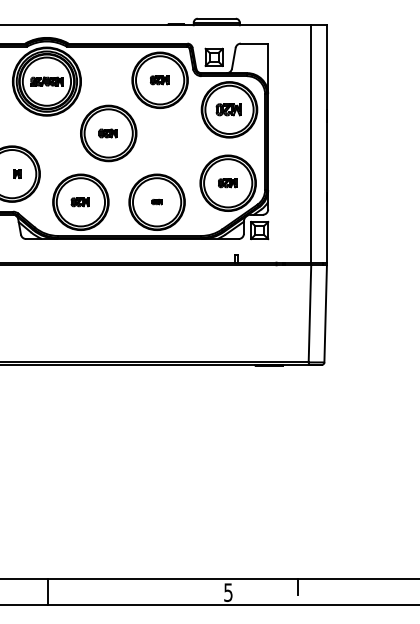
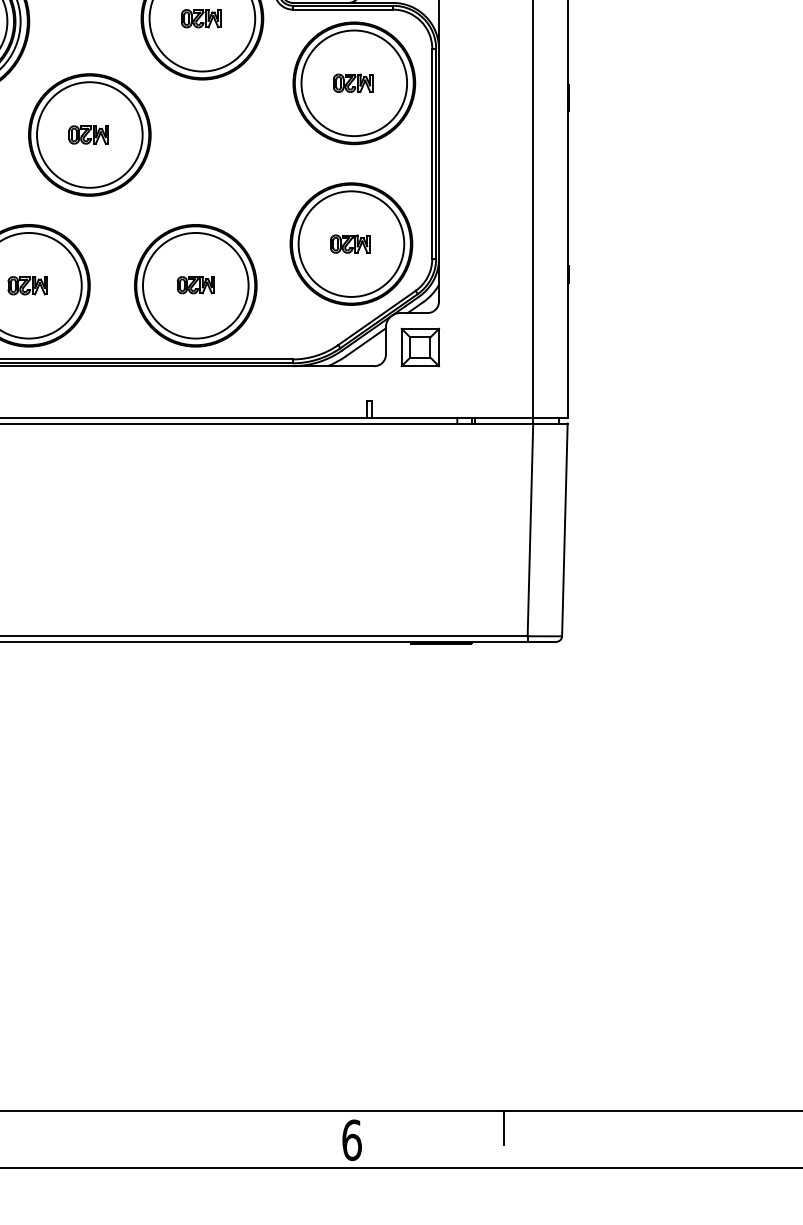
part: (228, 109) -> (352, 82), size x0.71
part: (157, 201) -> (196, 283), size x1.67
text: (228, 592) -> (352, 1140), 5 -> 6

